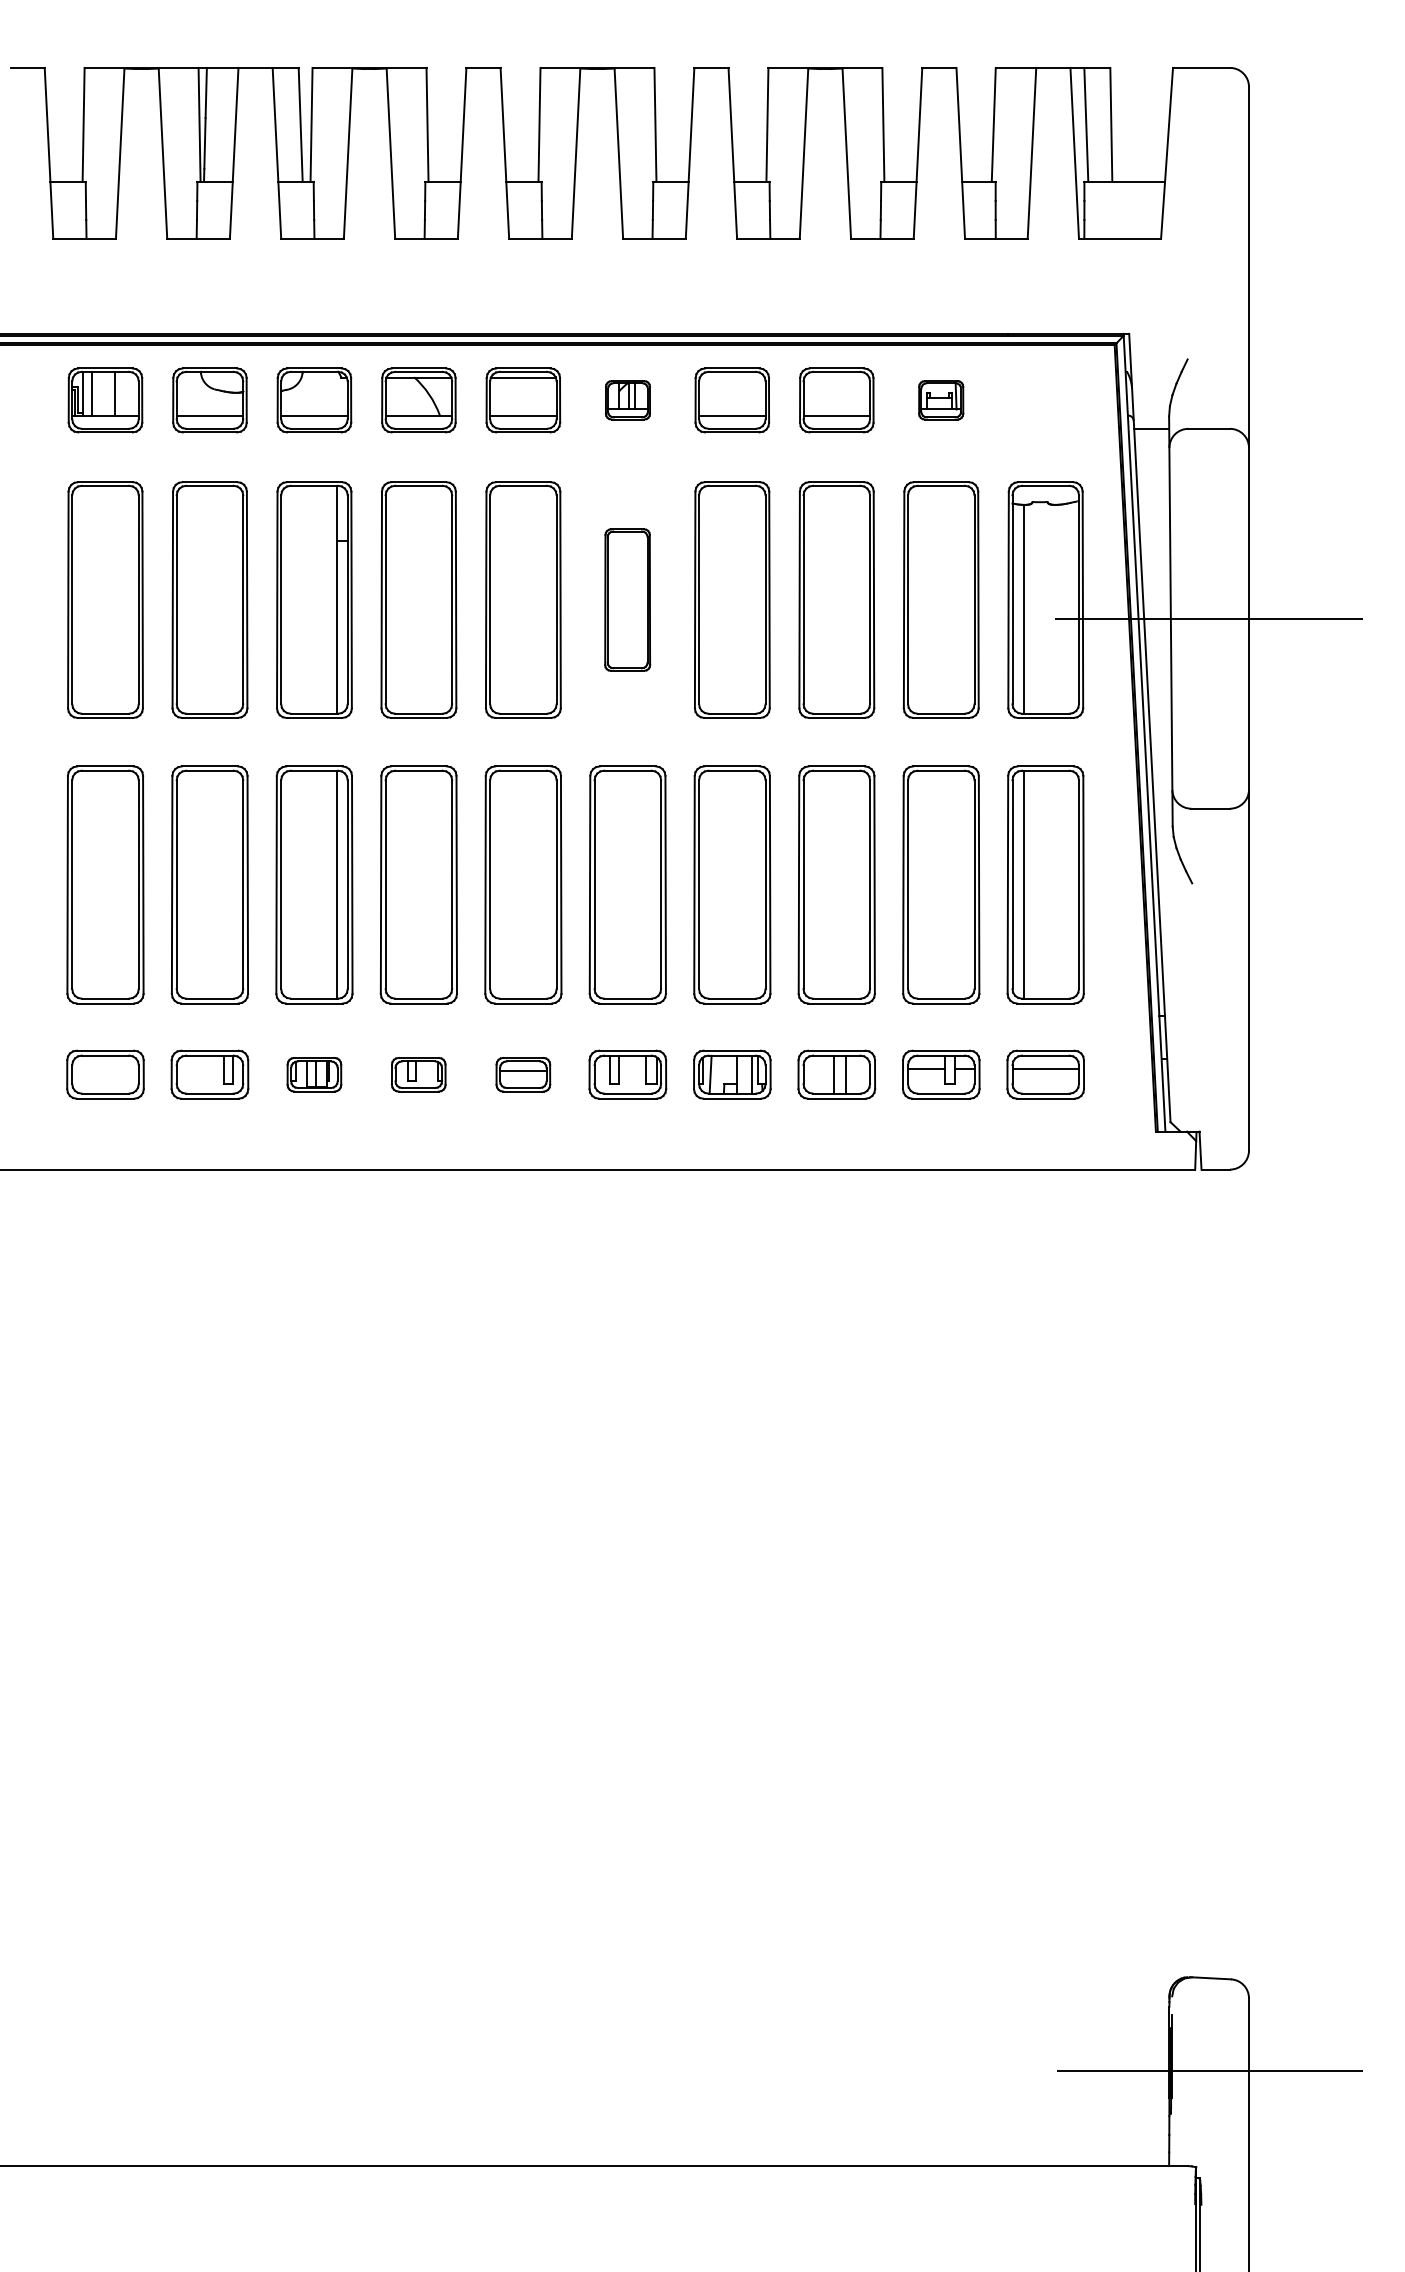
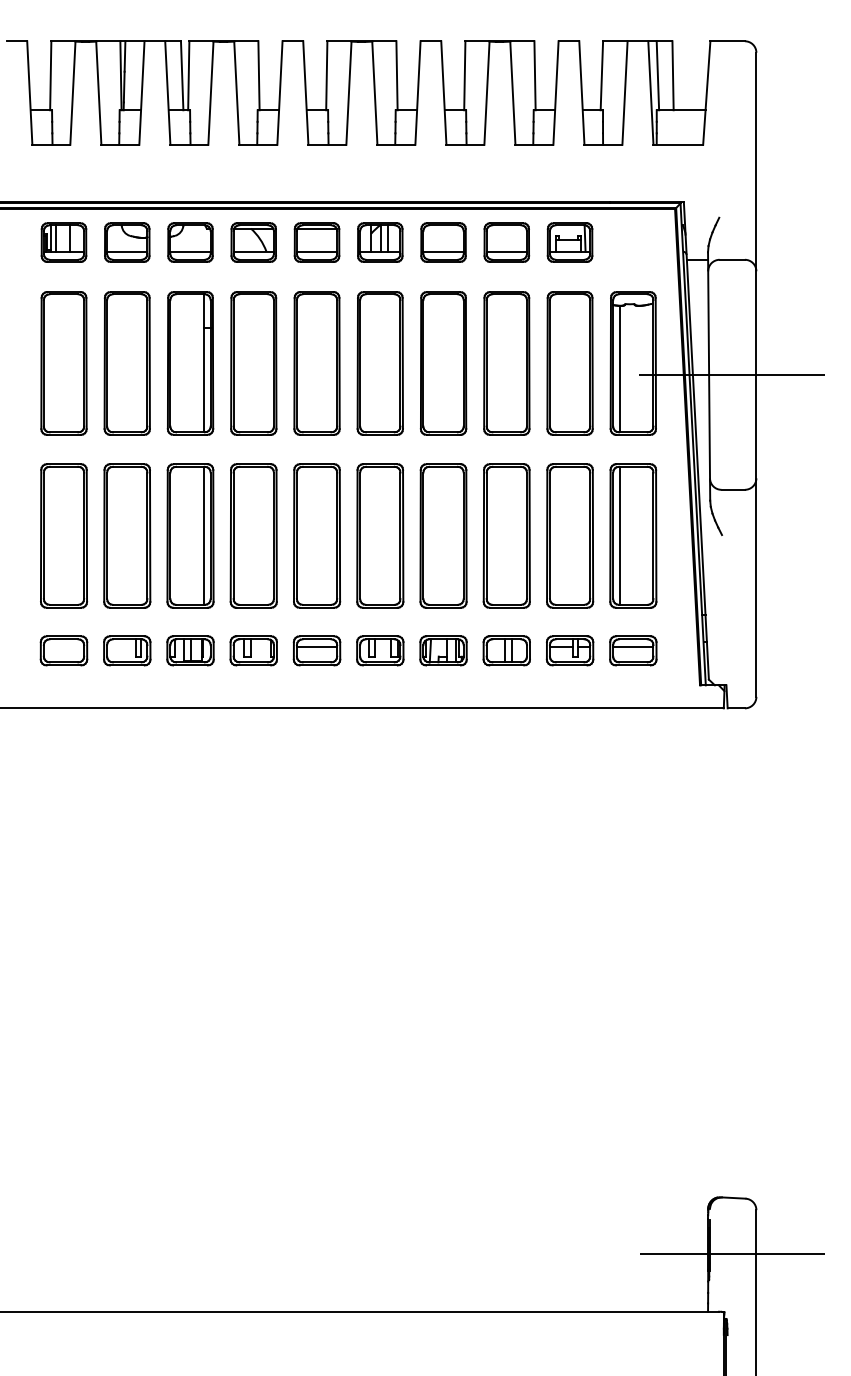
part: (628, 400) -> (380, 242), size x1.67
part: (940, 400) -> (569, 242), size x1.67
part: (626, 600) -> (379, 363), size x1.67
part: (314, 1074) -> (190, 650), size x1.43
part: (418, 1074) -> (253, 650), size x1.43
part: (522, 1074) -> (316, 650), size x1.43

